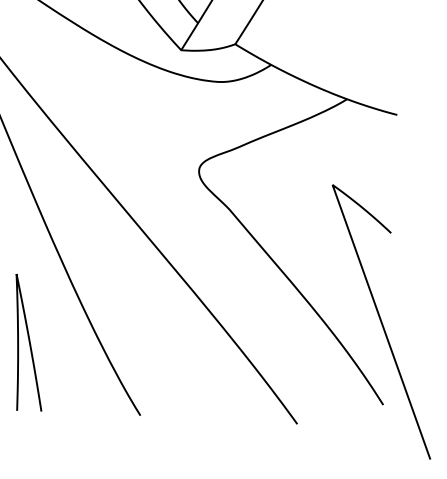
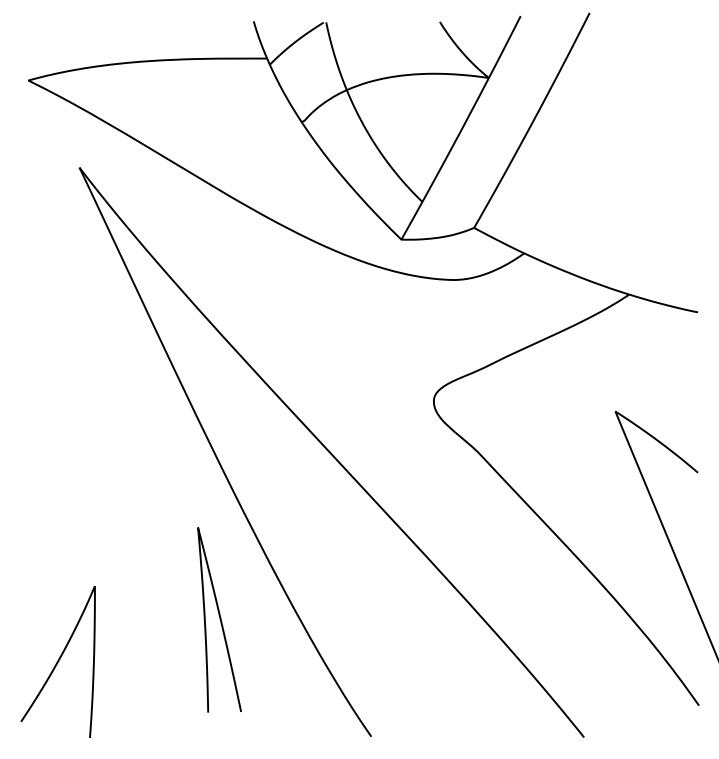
curve: (28, 342) -> (219, 619), moved

